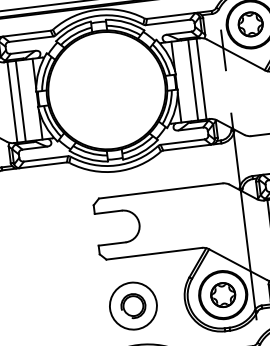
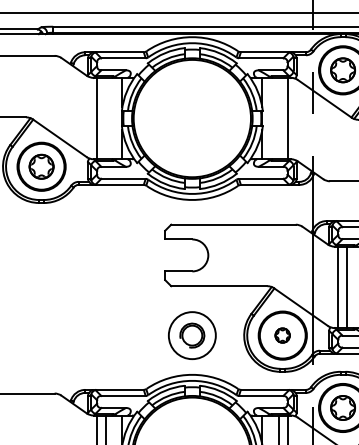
line: (193, 79) -> (279, 118), removed
line: (20, 101) -> (105, 118), removed
part: (222, 294) -> (282, 335), size x0.6

